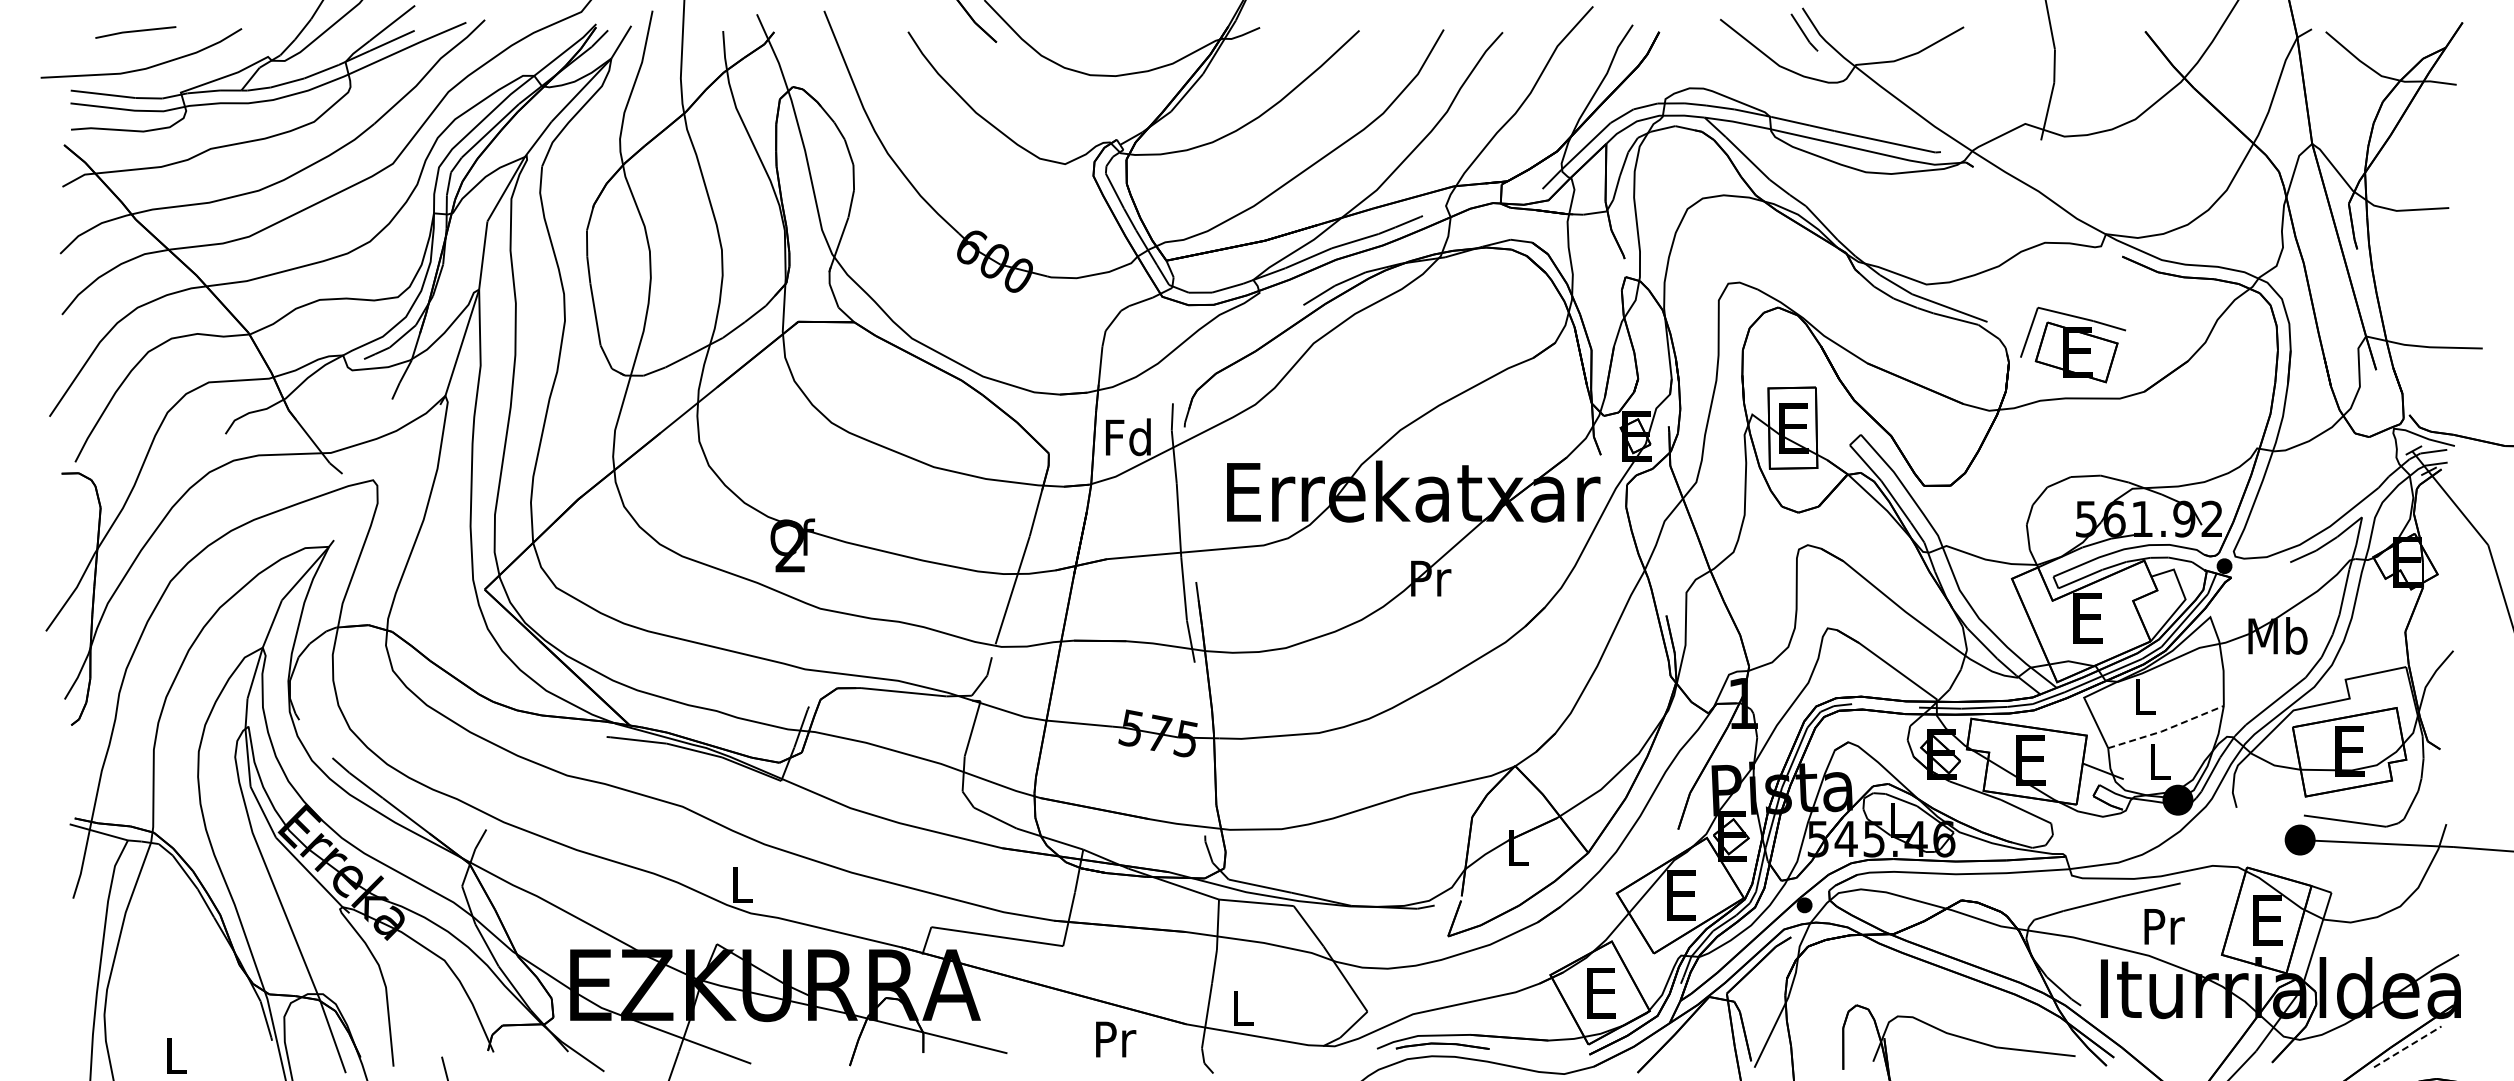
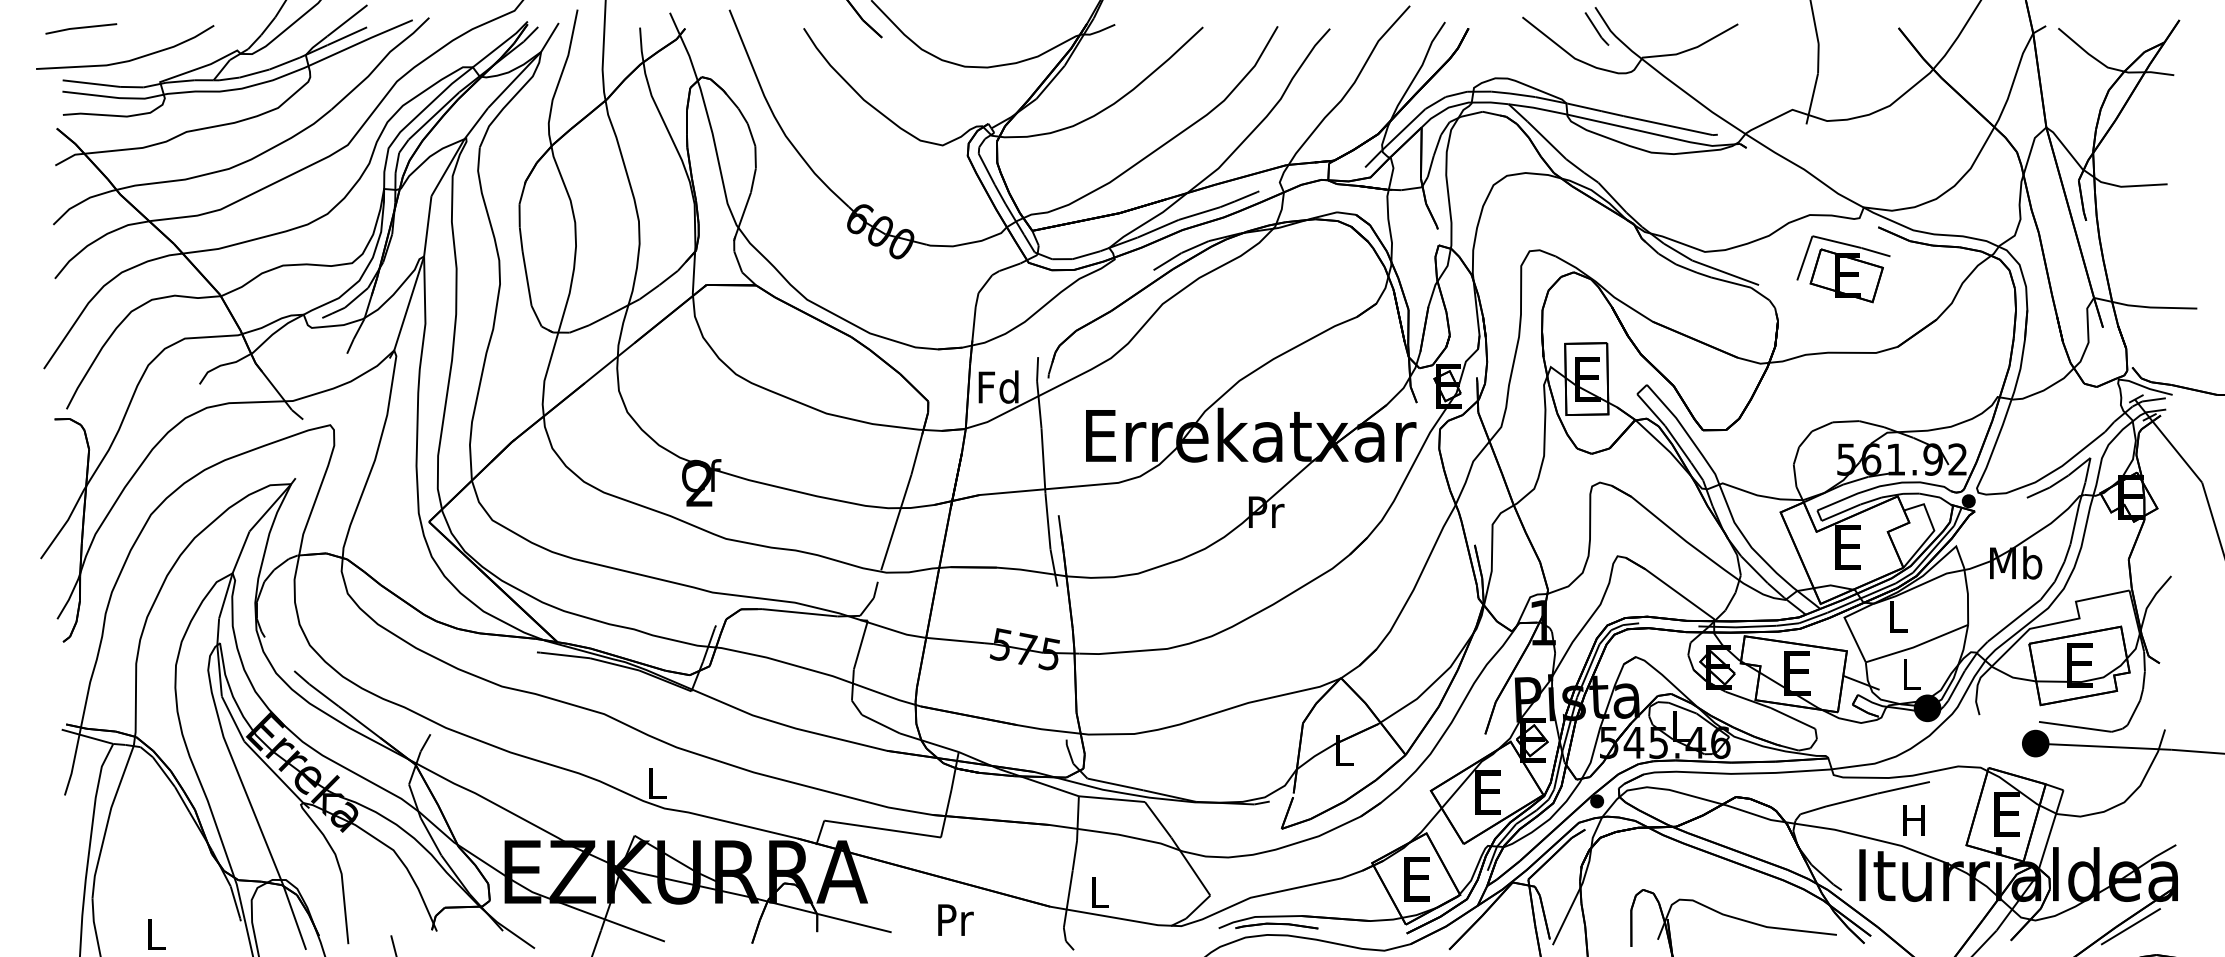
line: (135, 32) -> (81, 28), moved
part: (2072, 344) -> (1843, 268), moved
line: (2166, 729) -> (1917, 645), dashed -> solid
text: (2164, 926) -> (1915, 820), Pr -> H
text: (1116, 1039) -> (956, 920), moved
line: (2408, 1046) -> (2131, 926), dashed -> solid

